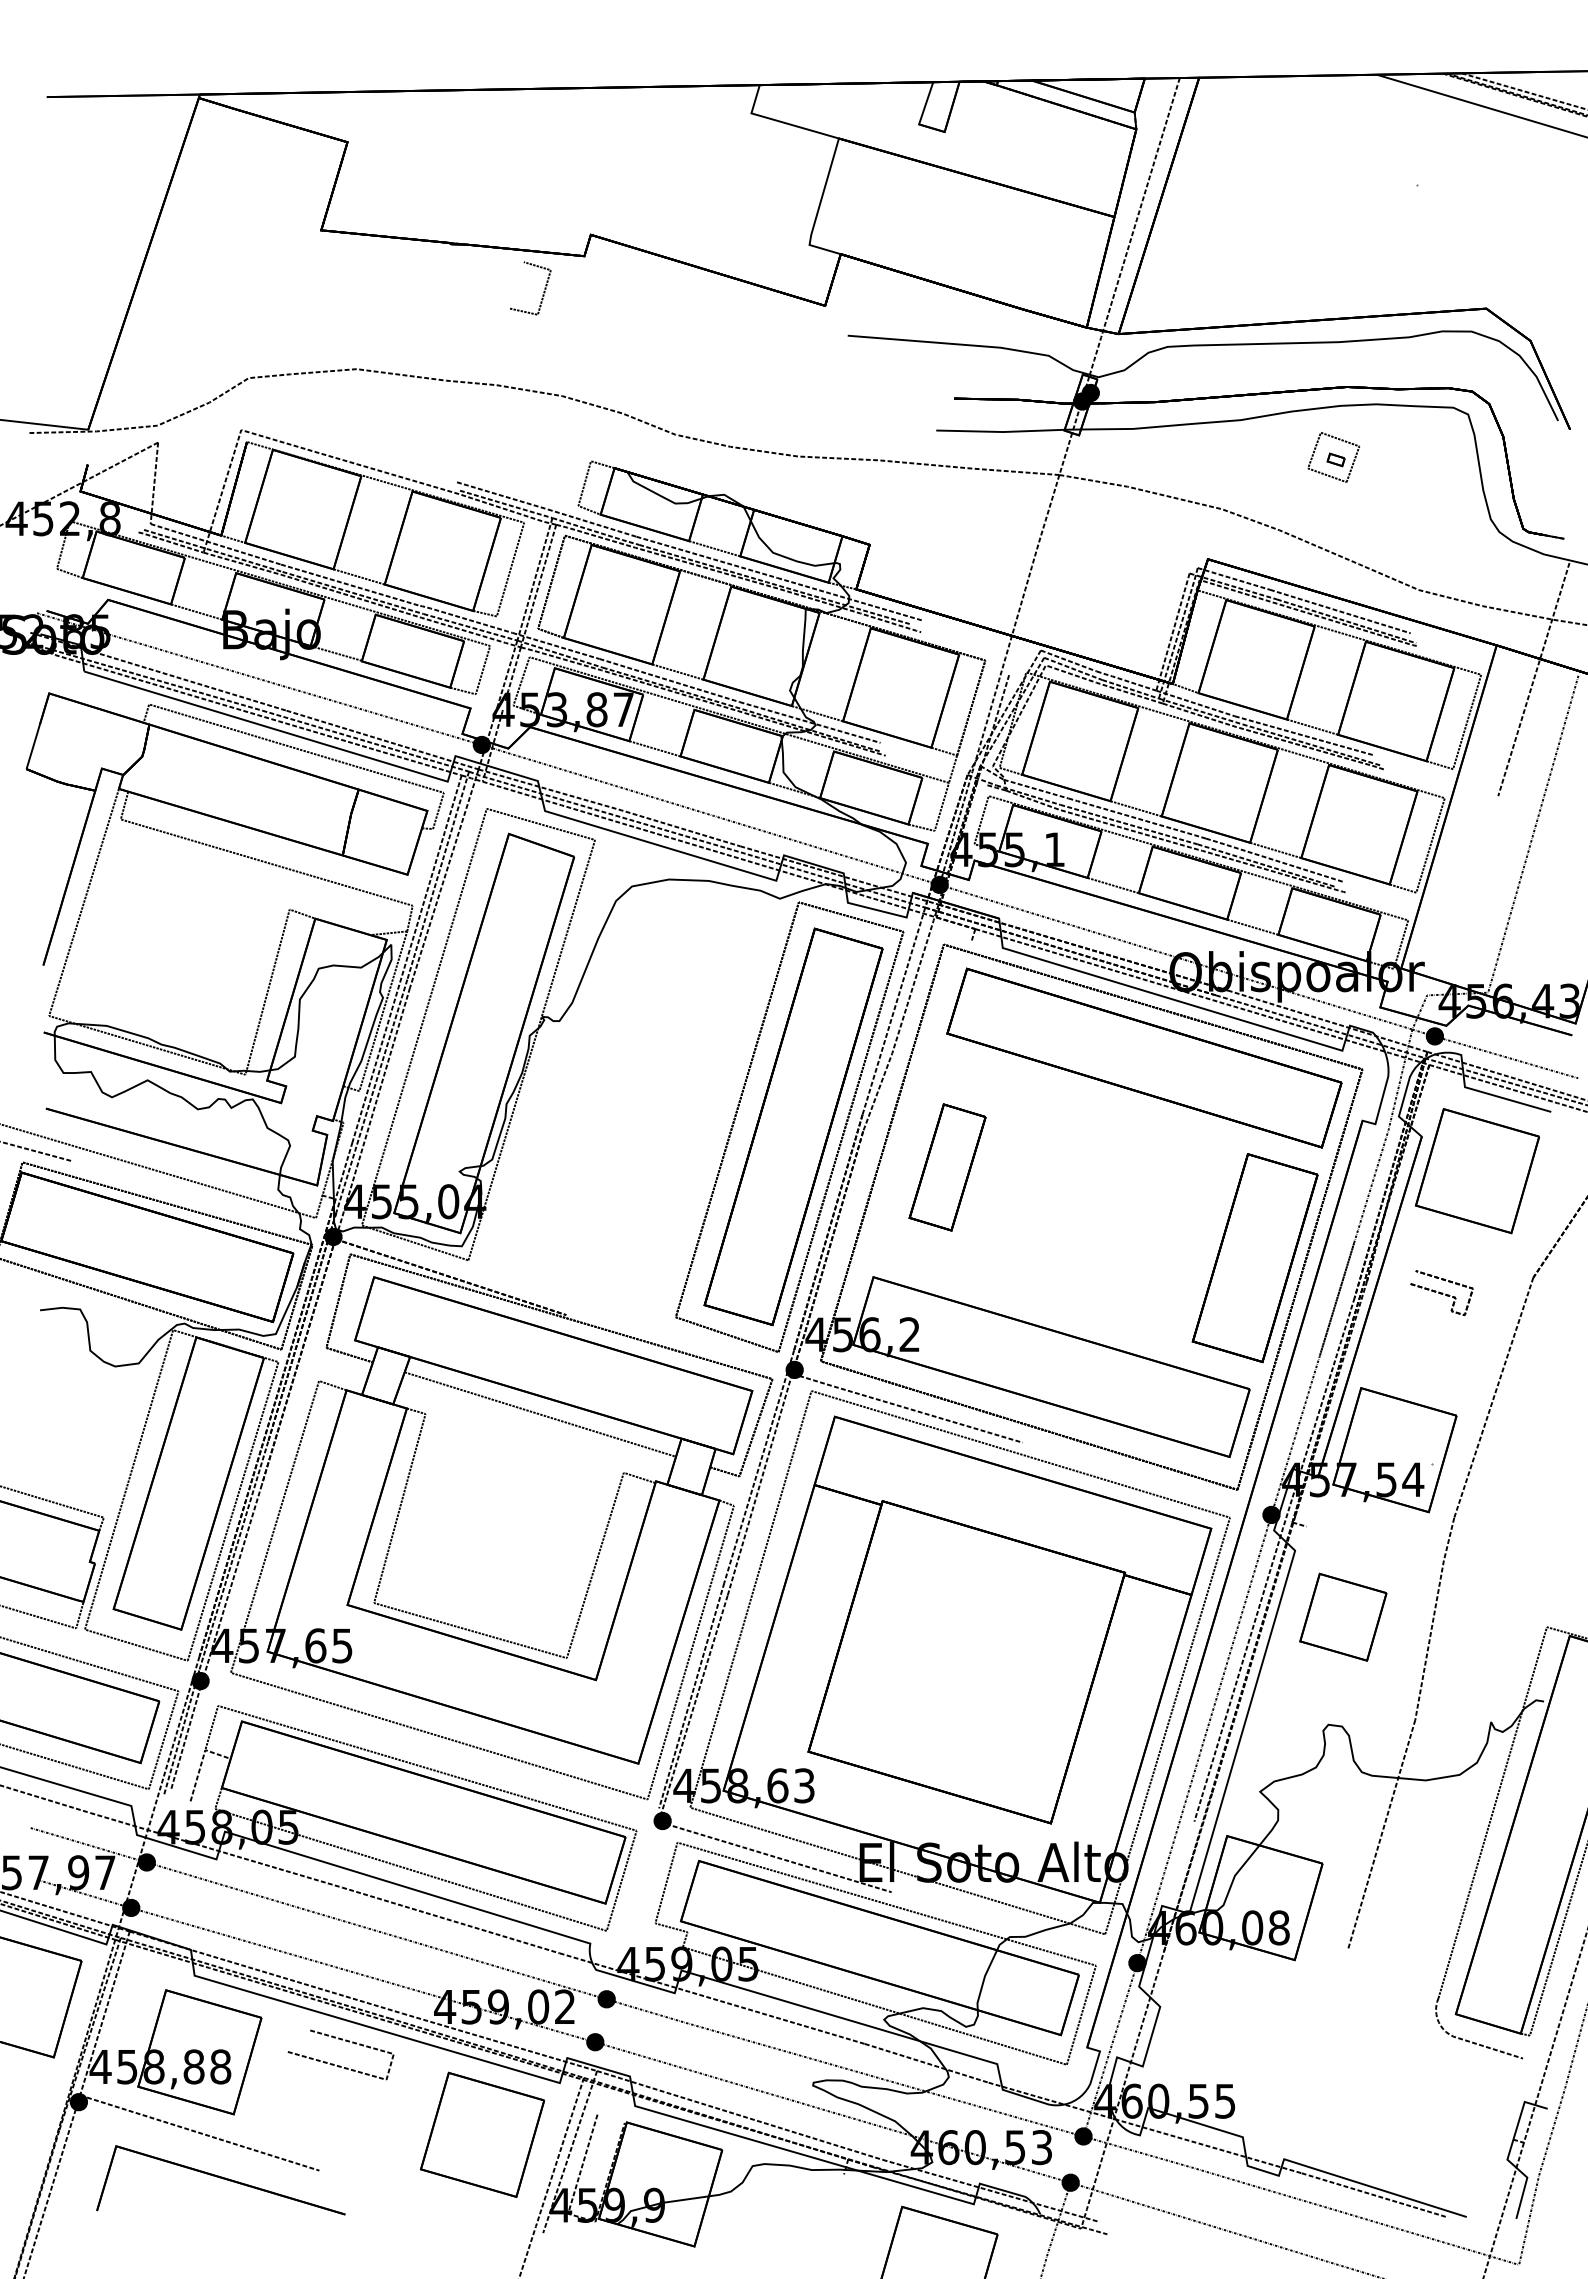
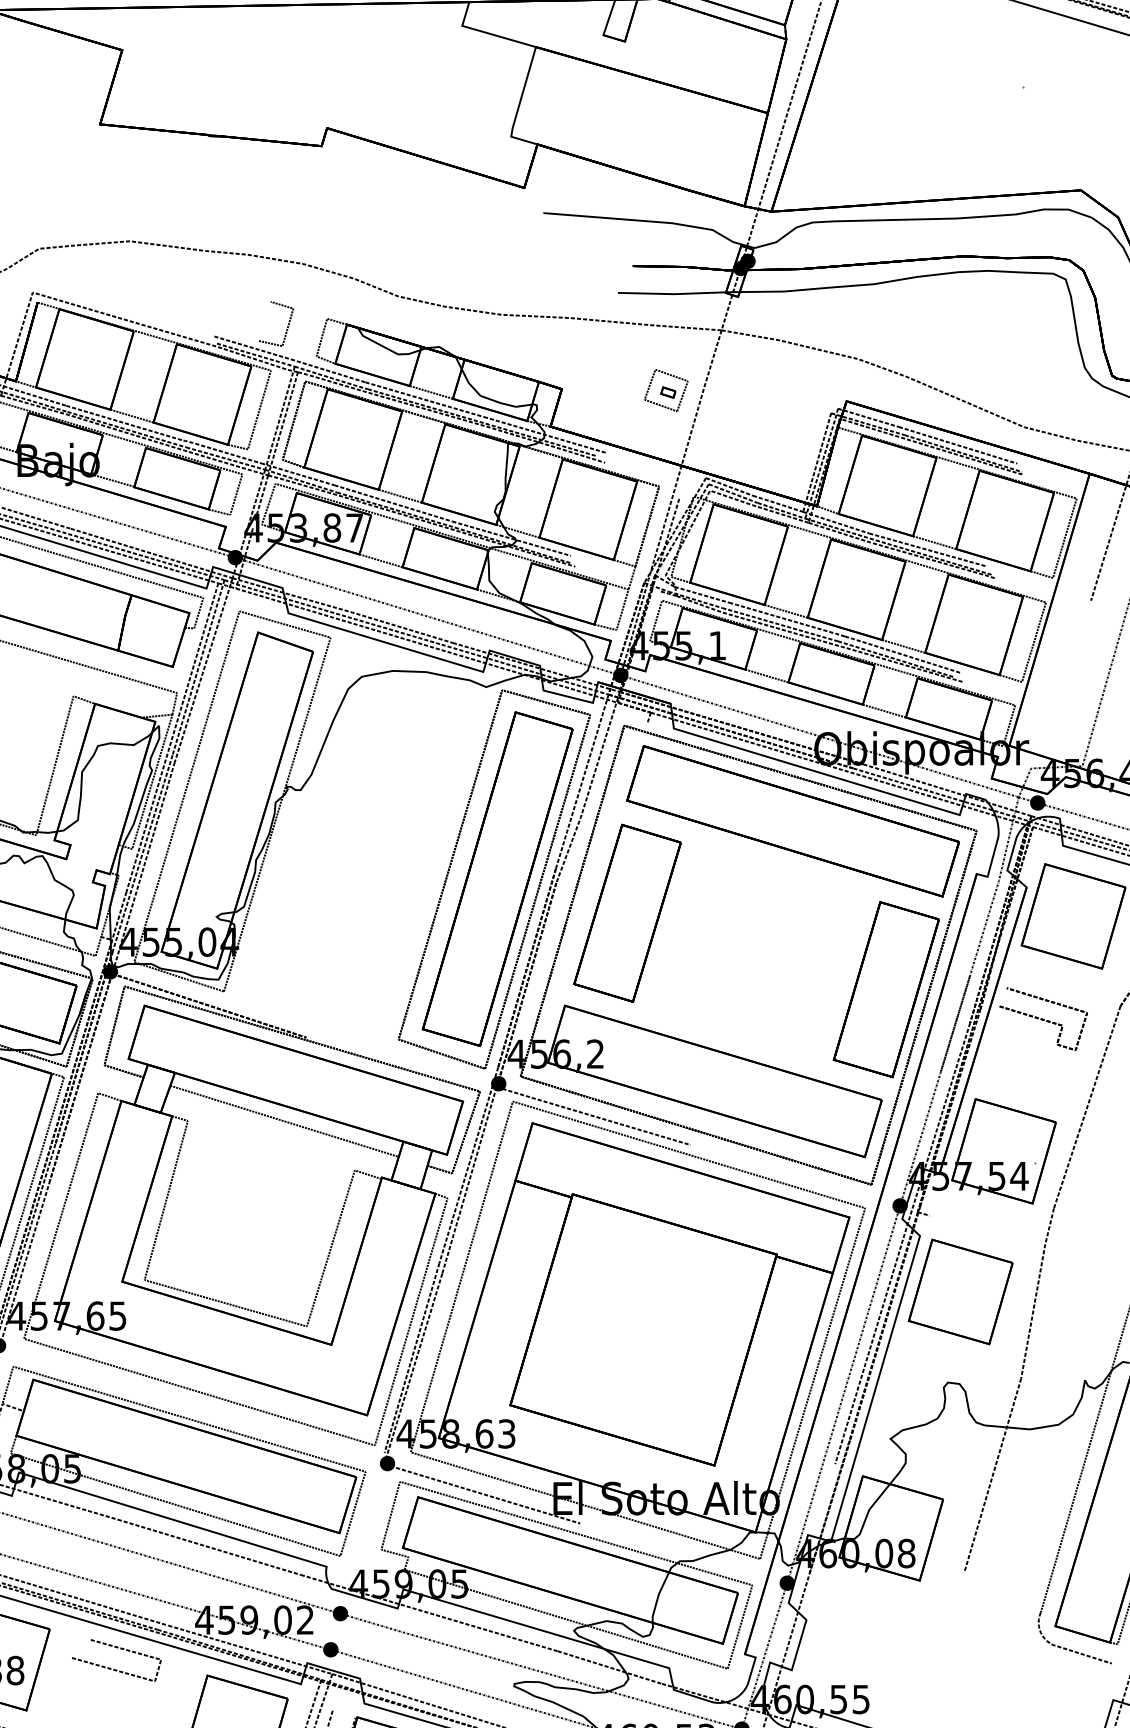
line: (543, 291) -> (287, 326), moved
part: (1333, 457) -> (666, 390), moved
part: (947, 1167) -> (627, 913), size x1.67
part: (1441, 1292) -> (1043, 1018), size x1.67
part: (1342, 1617) -> (959, 1292), size x1.43

